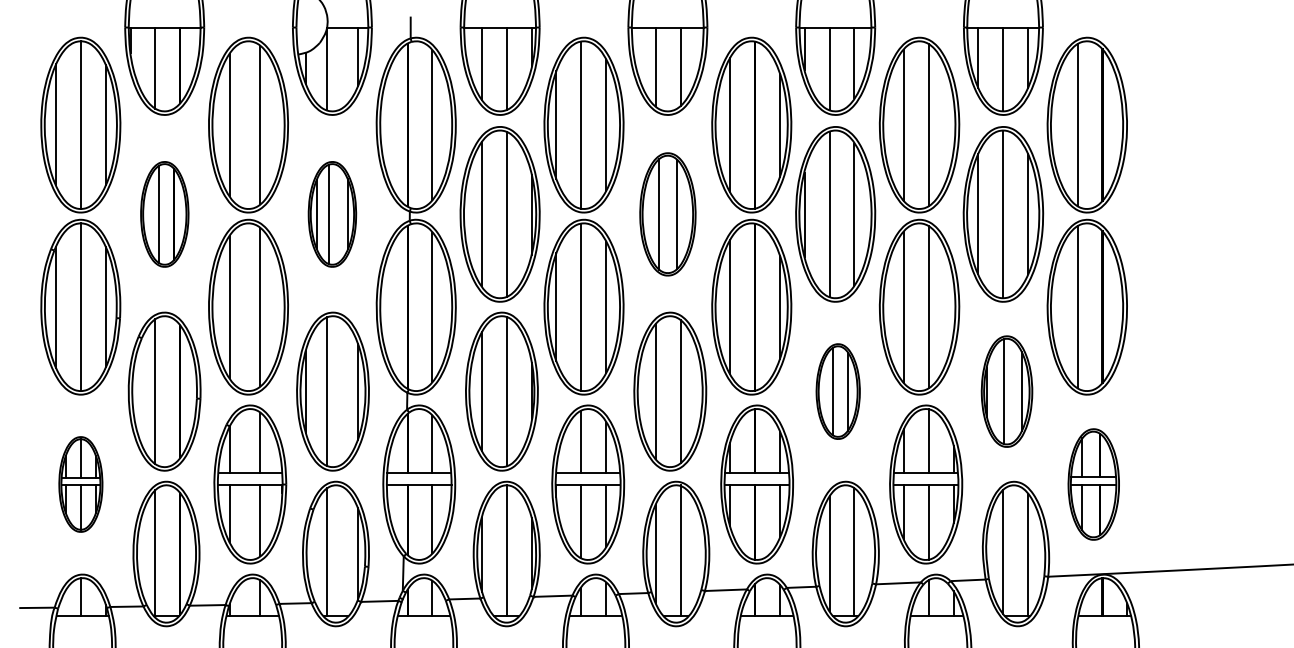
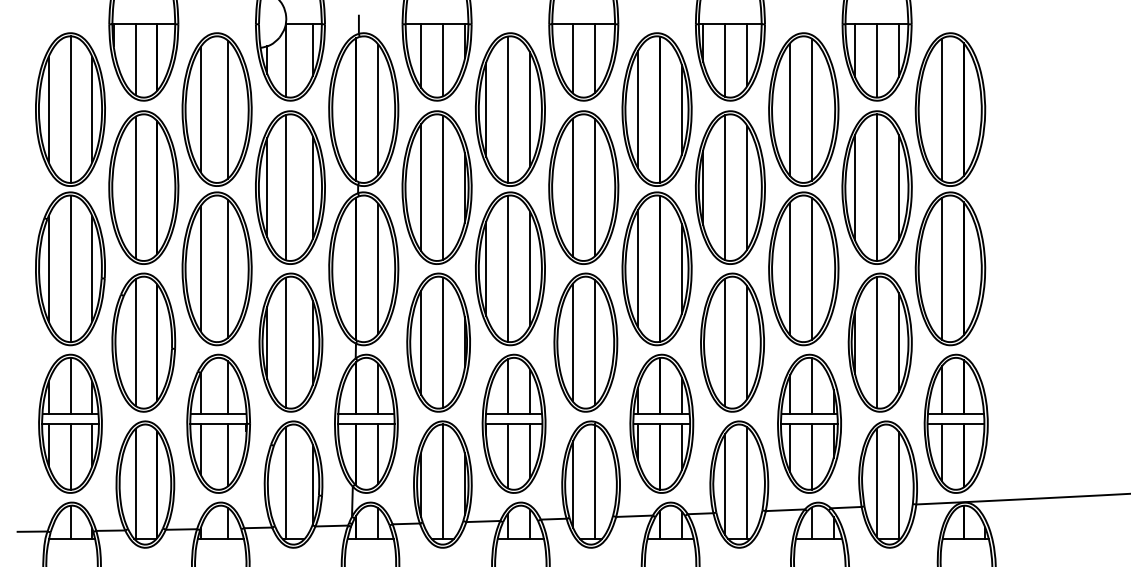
part: (164, 214) -> (143, 187), size x1.67
part: (332, 214) -> (290, 187), size x1.67
part: (667, 214) -> (583, 187), size x1.43
part: (838, 391) -> (732, 342), size x1.67
part: (1006, 391) -> (879, 342), size x1.43
part: (80, 484) -> (70, 423), size x1.67
part: (1093, 484) -> (955, 423), size x1.43

